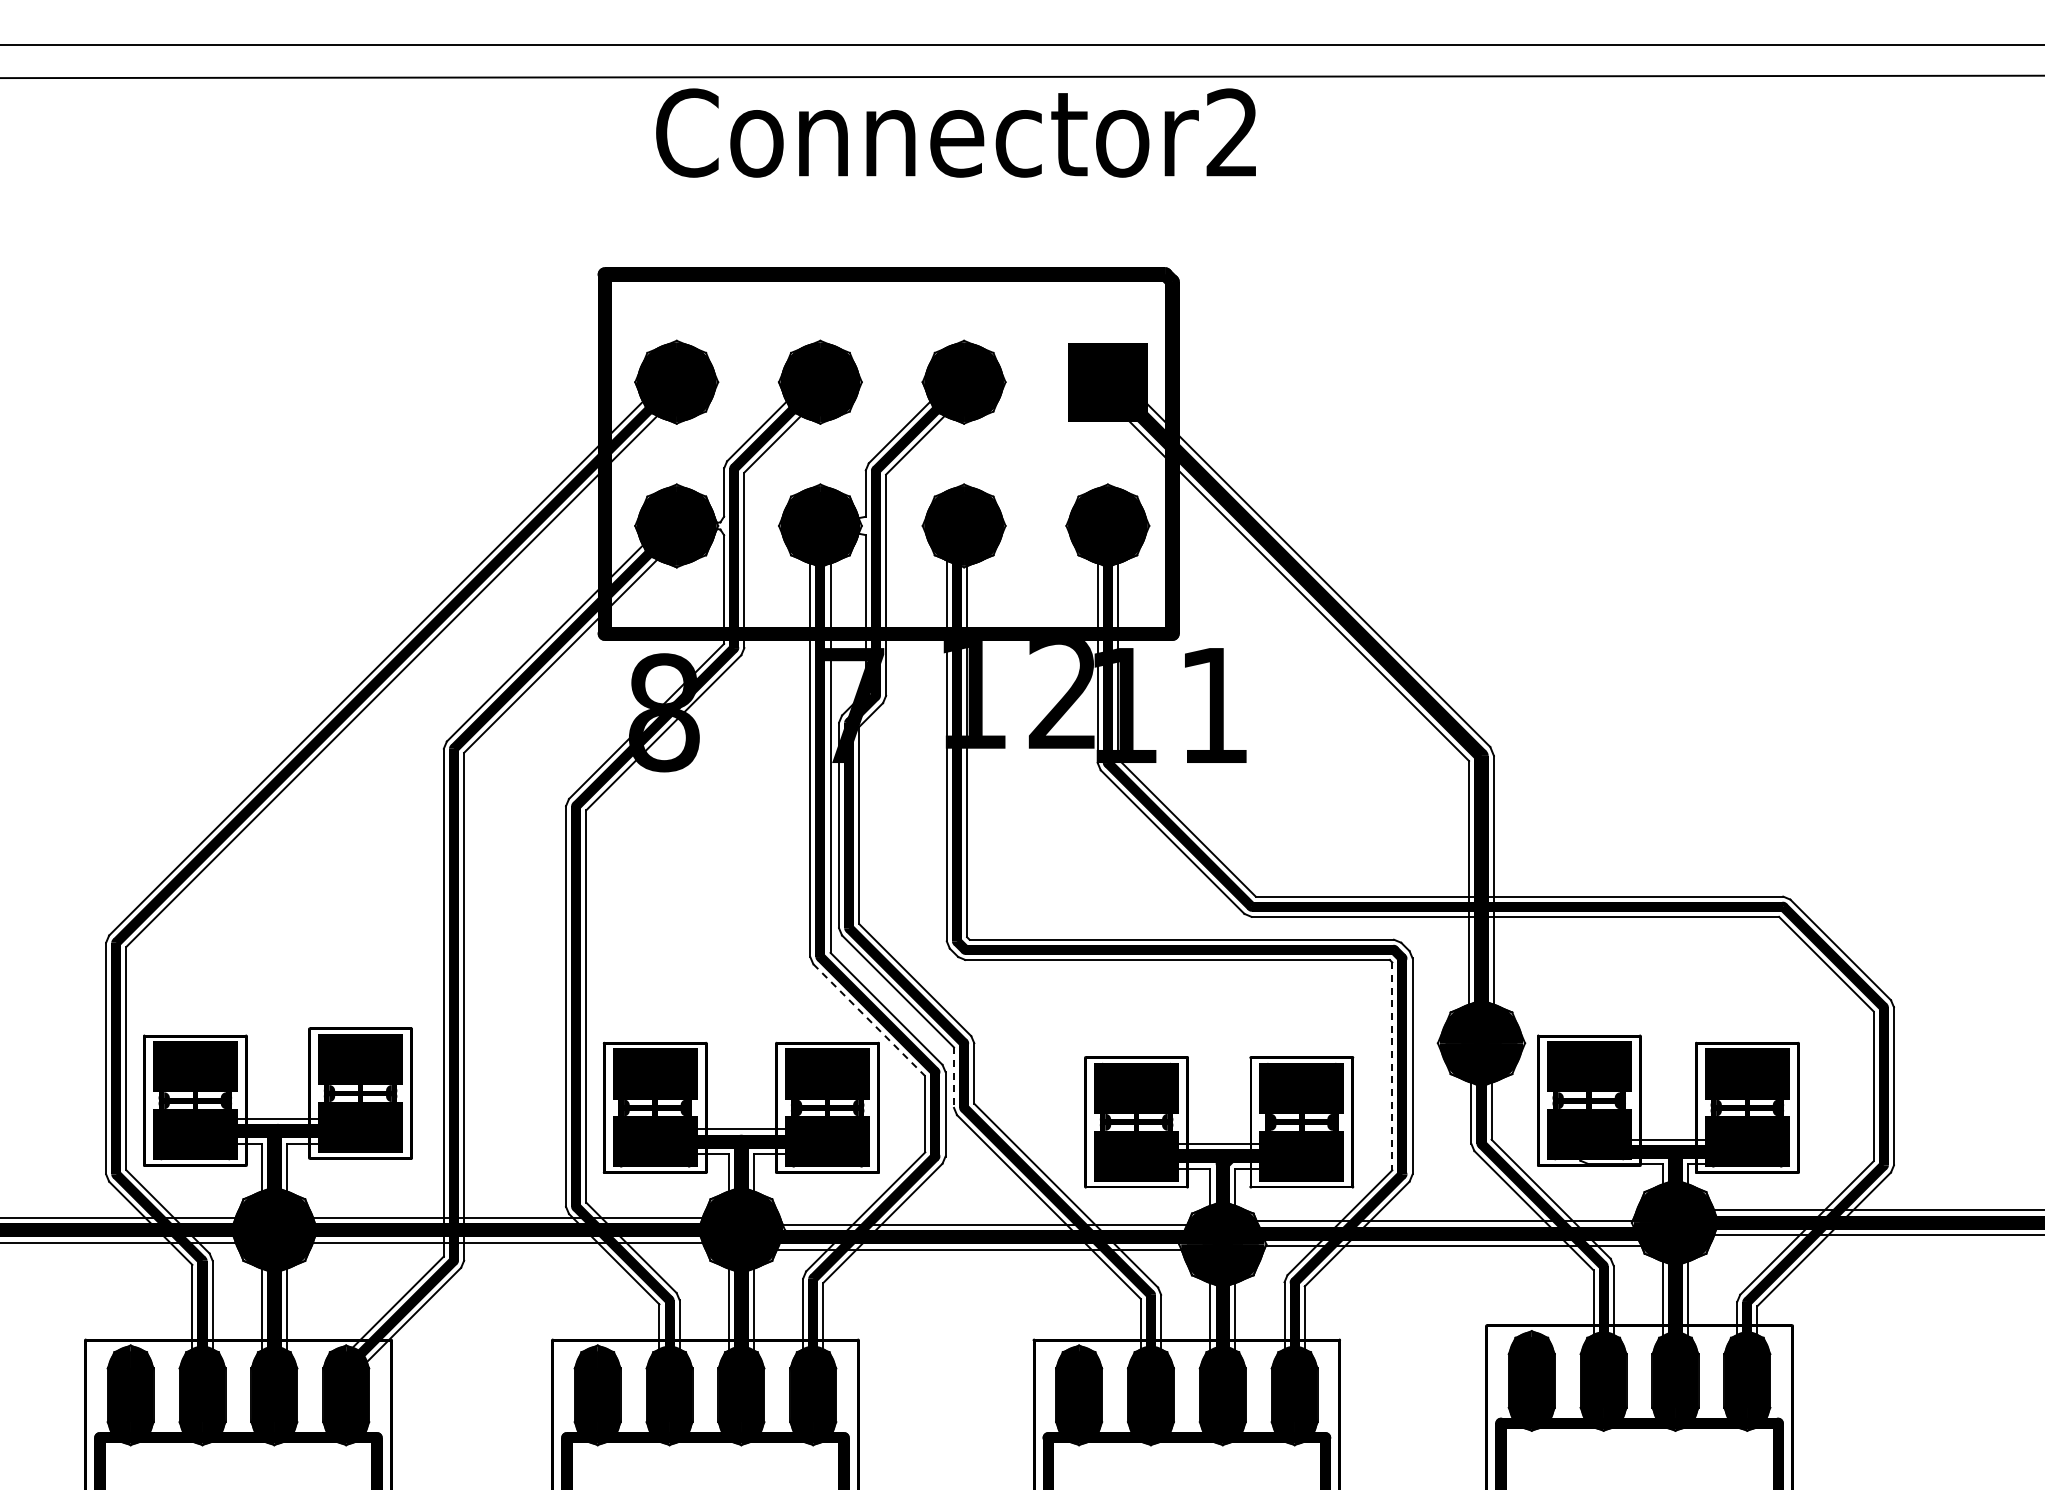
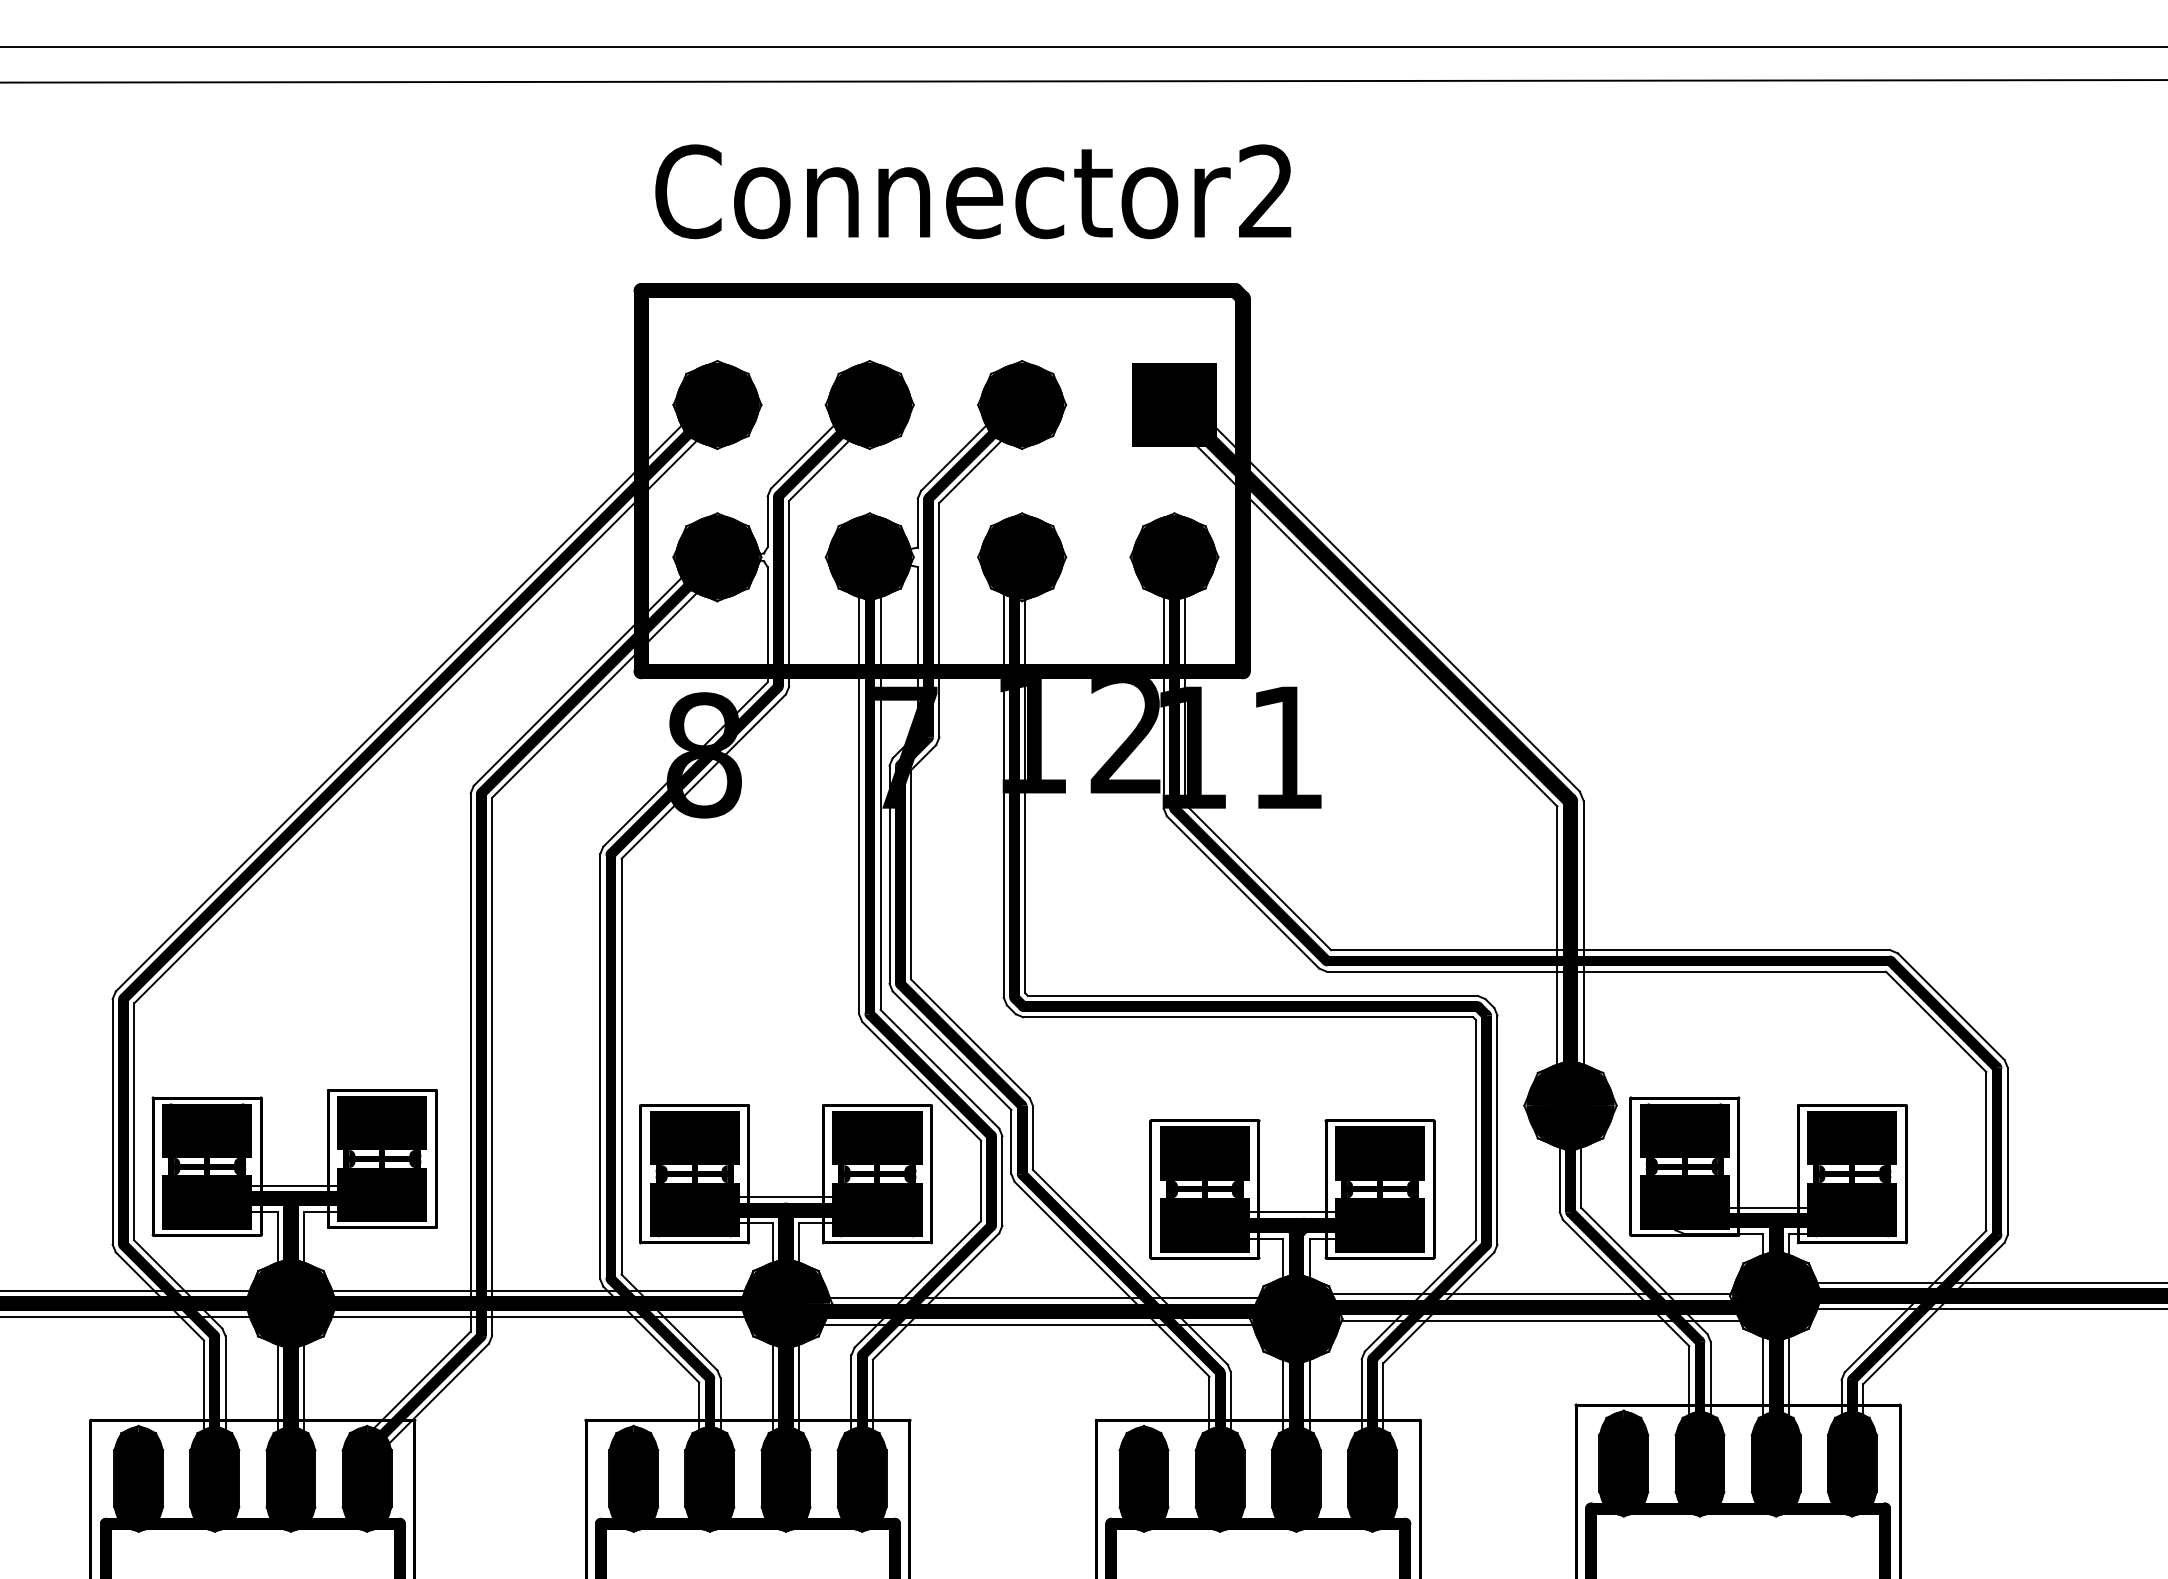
text: (955, 132) -> (972, 191), moved
line: (869, 1020) -> (921, 1081), dashed -> solid
line: (1392, 1066) -> (1476, 1130), dashed -> solid
line: (954, 1078) -> (1011, 1143), dashed -> solid

